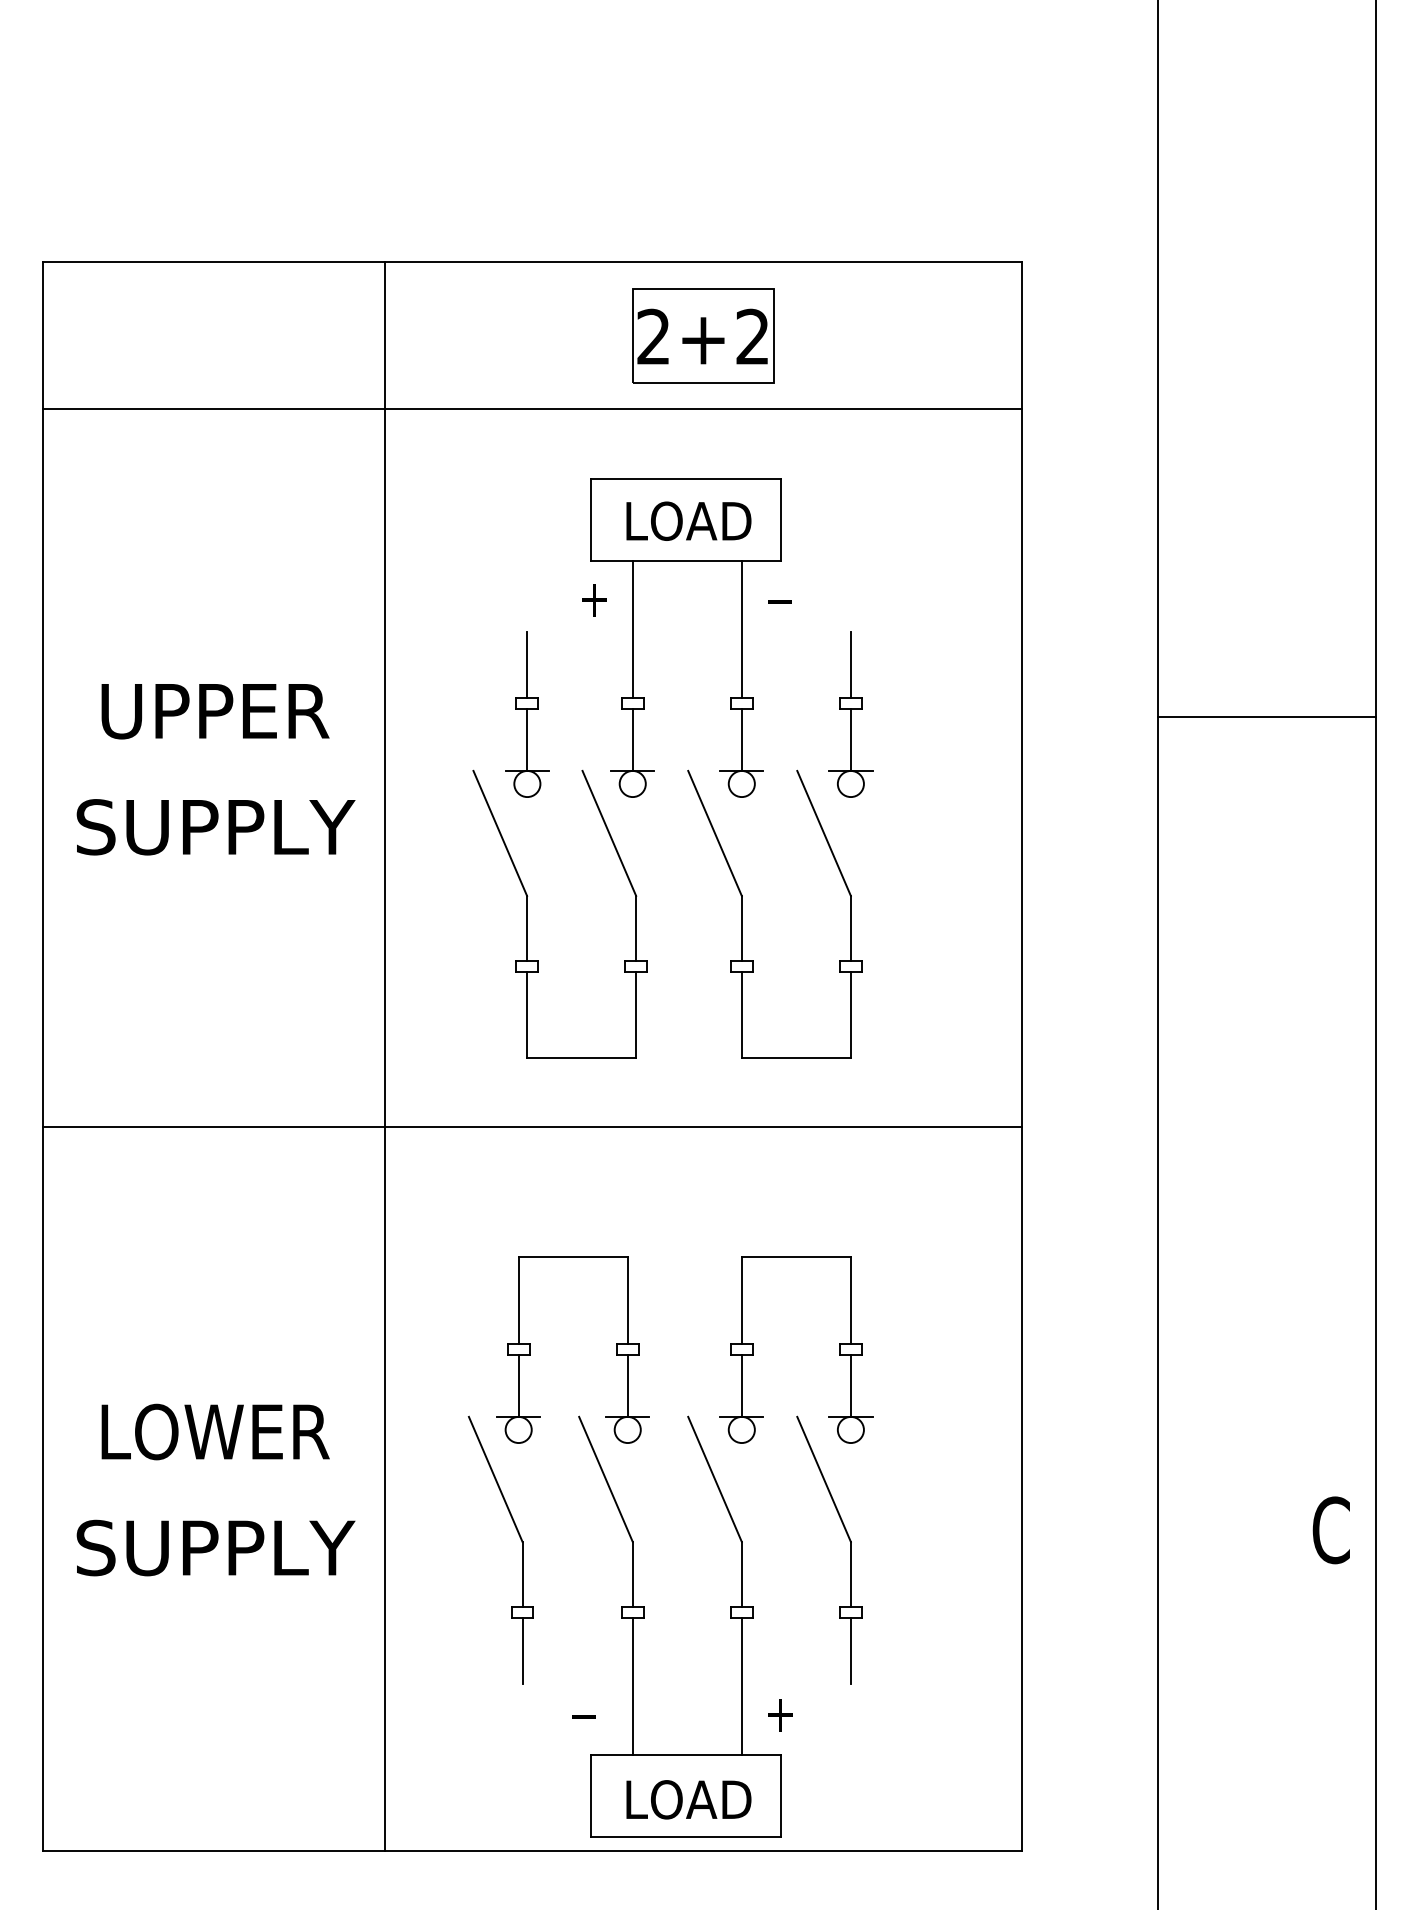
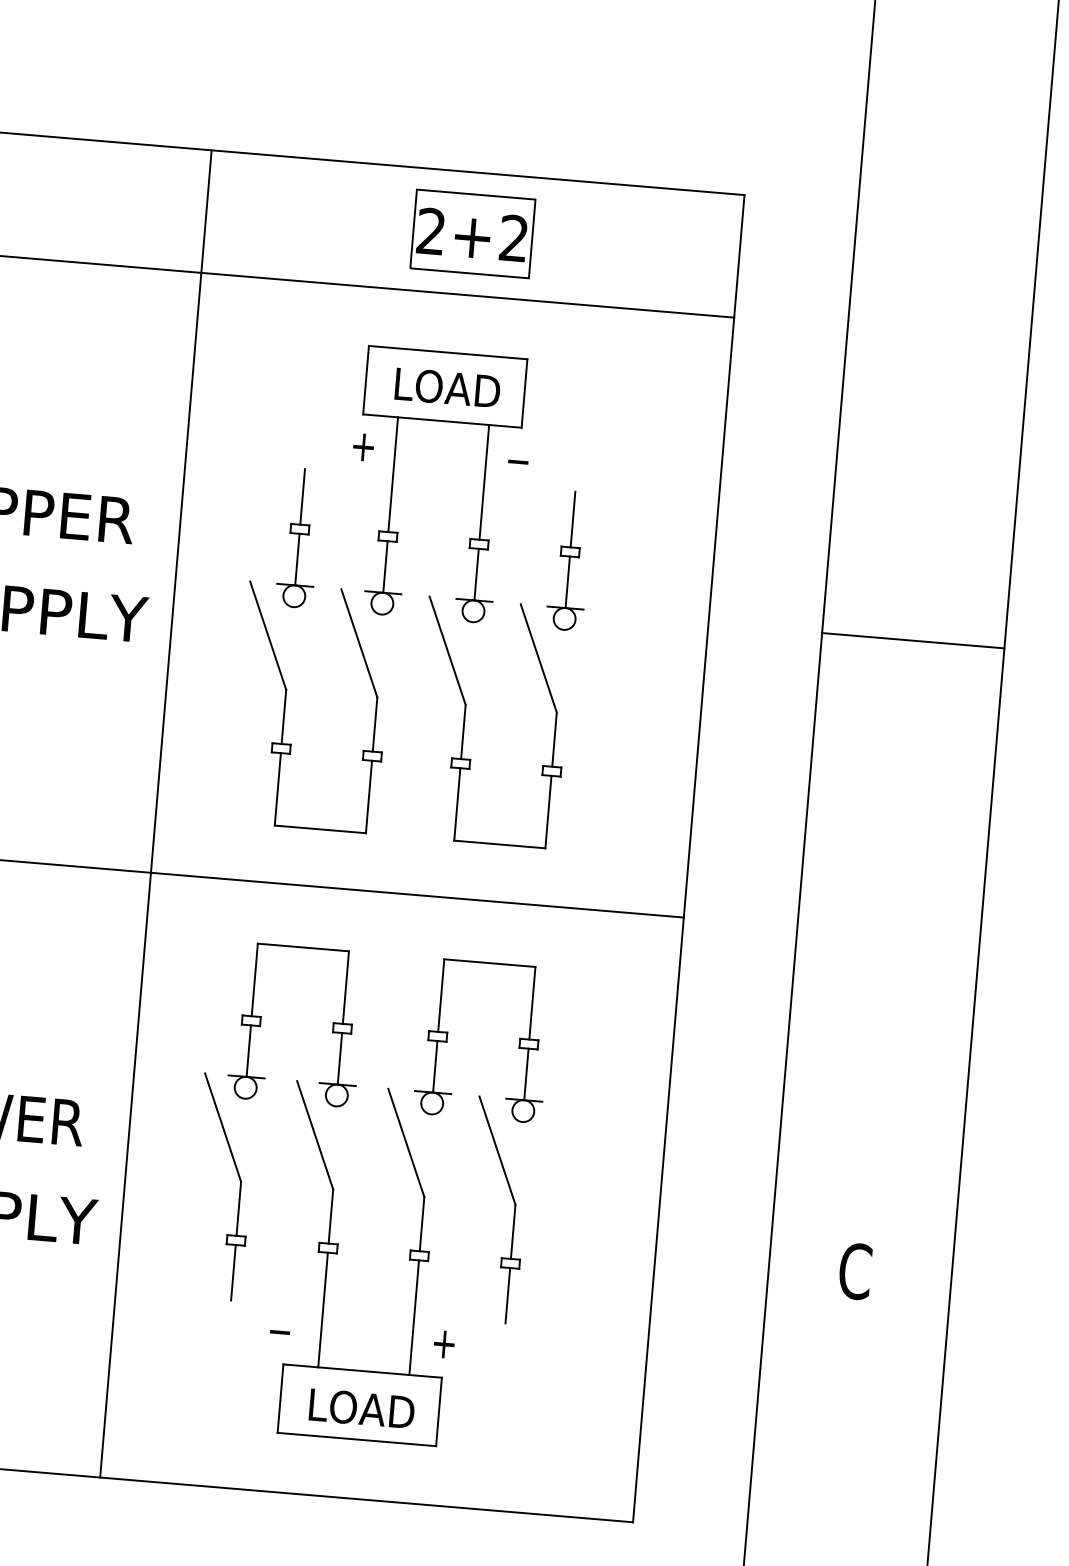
line: (1267, 717) -> (913, 641), moved
text: (1330, 1530) -> (854, 1271), moved
part: (633, 1546) -> (333, 1193), moved

